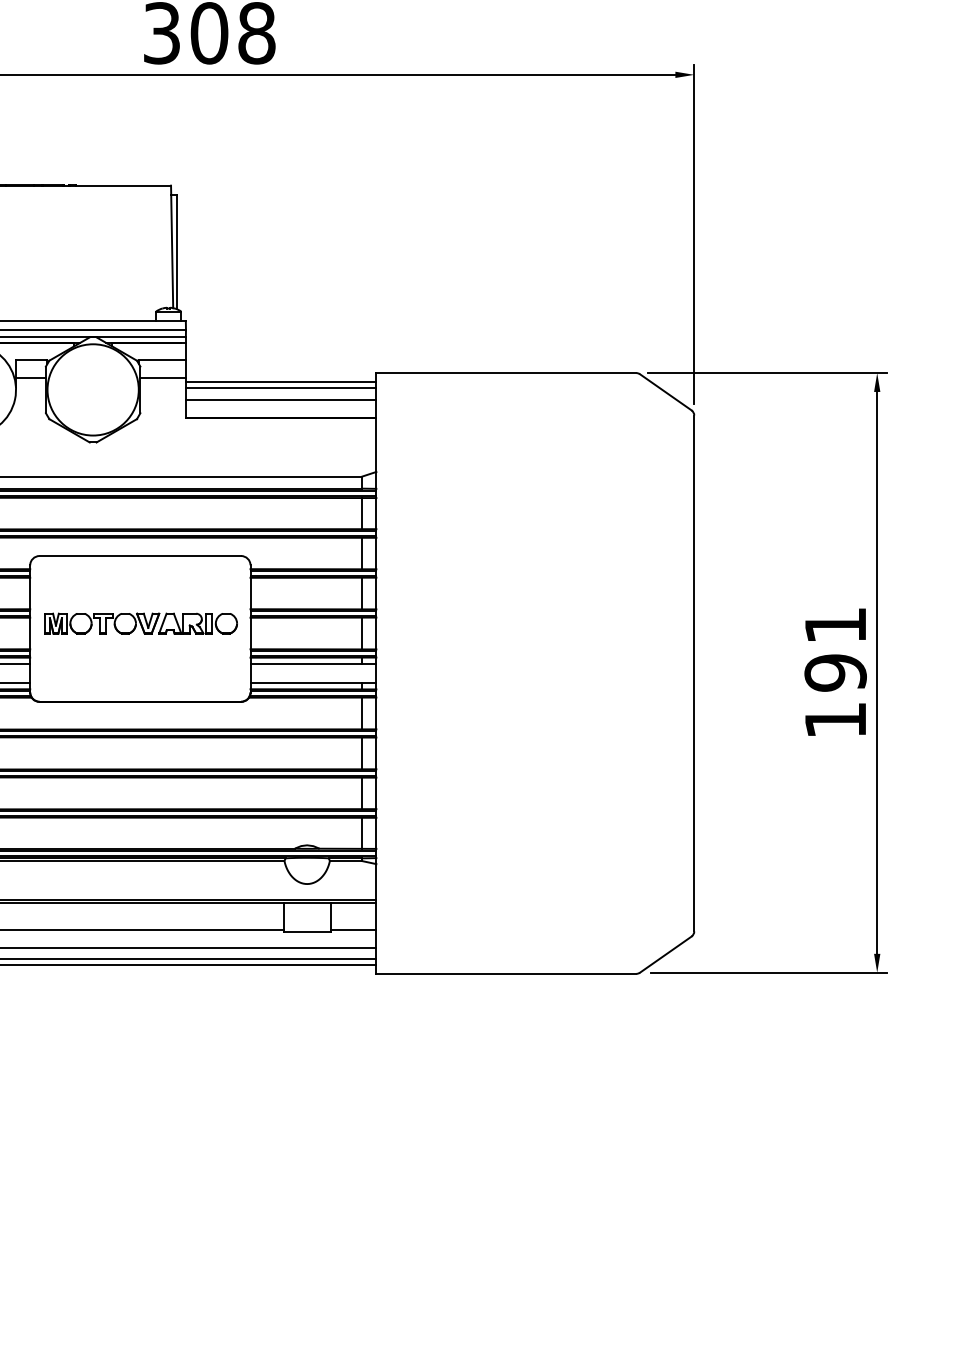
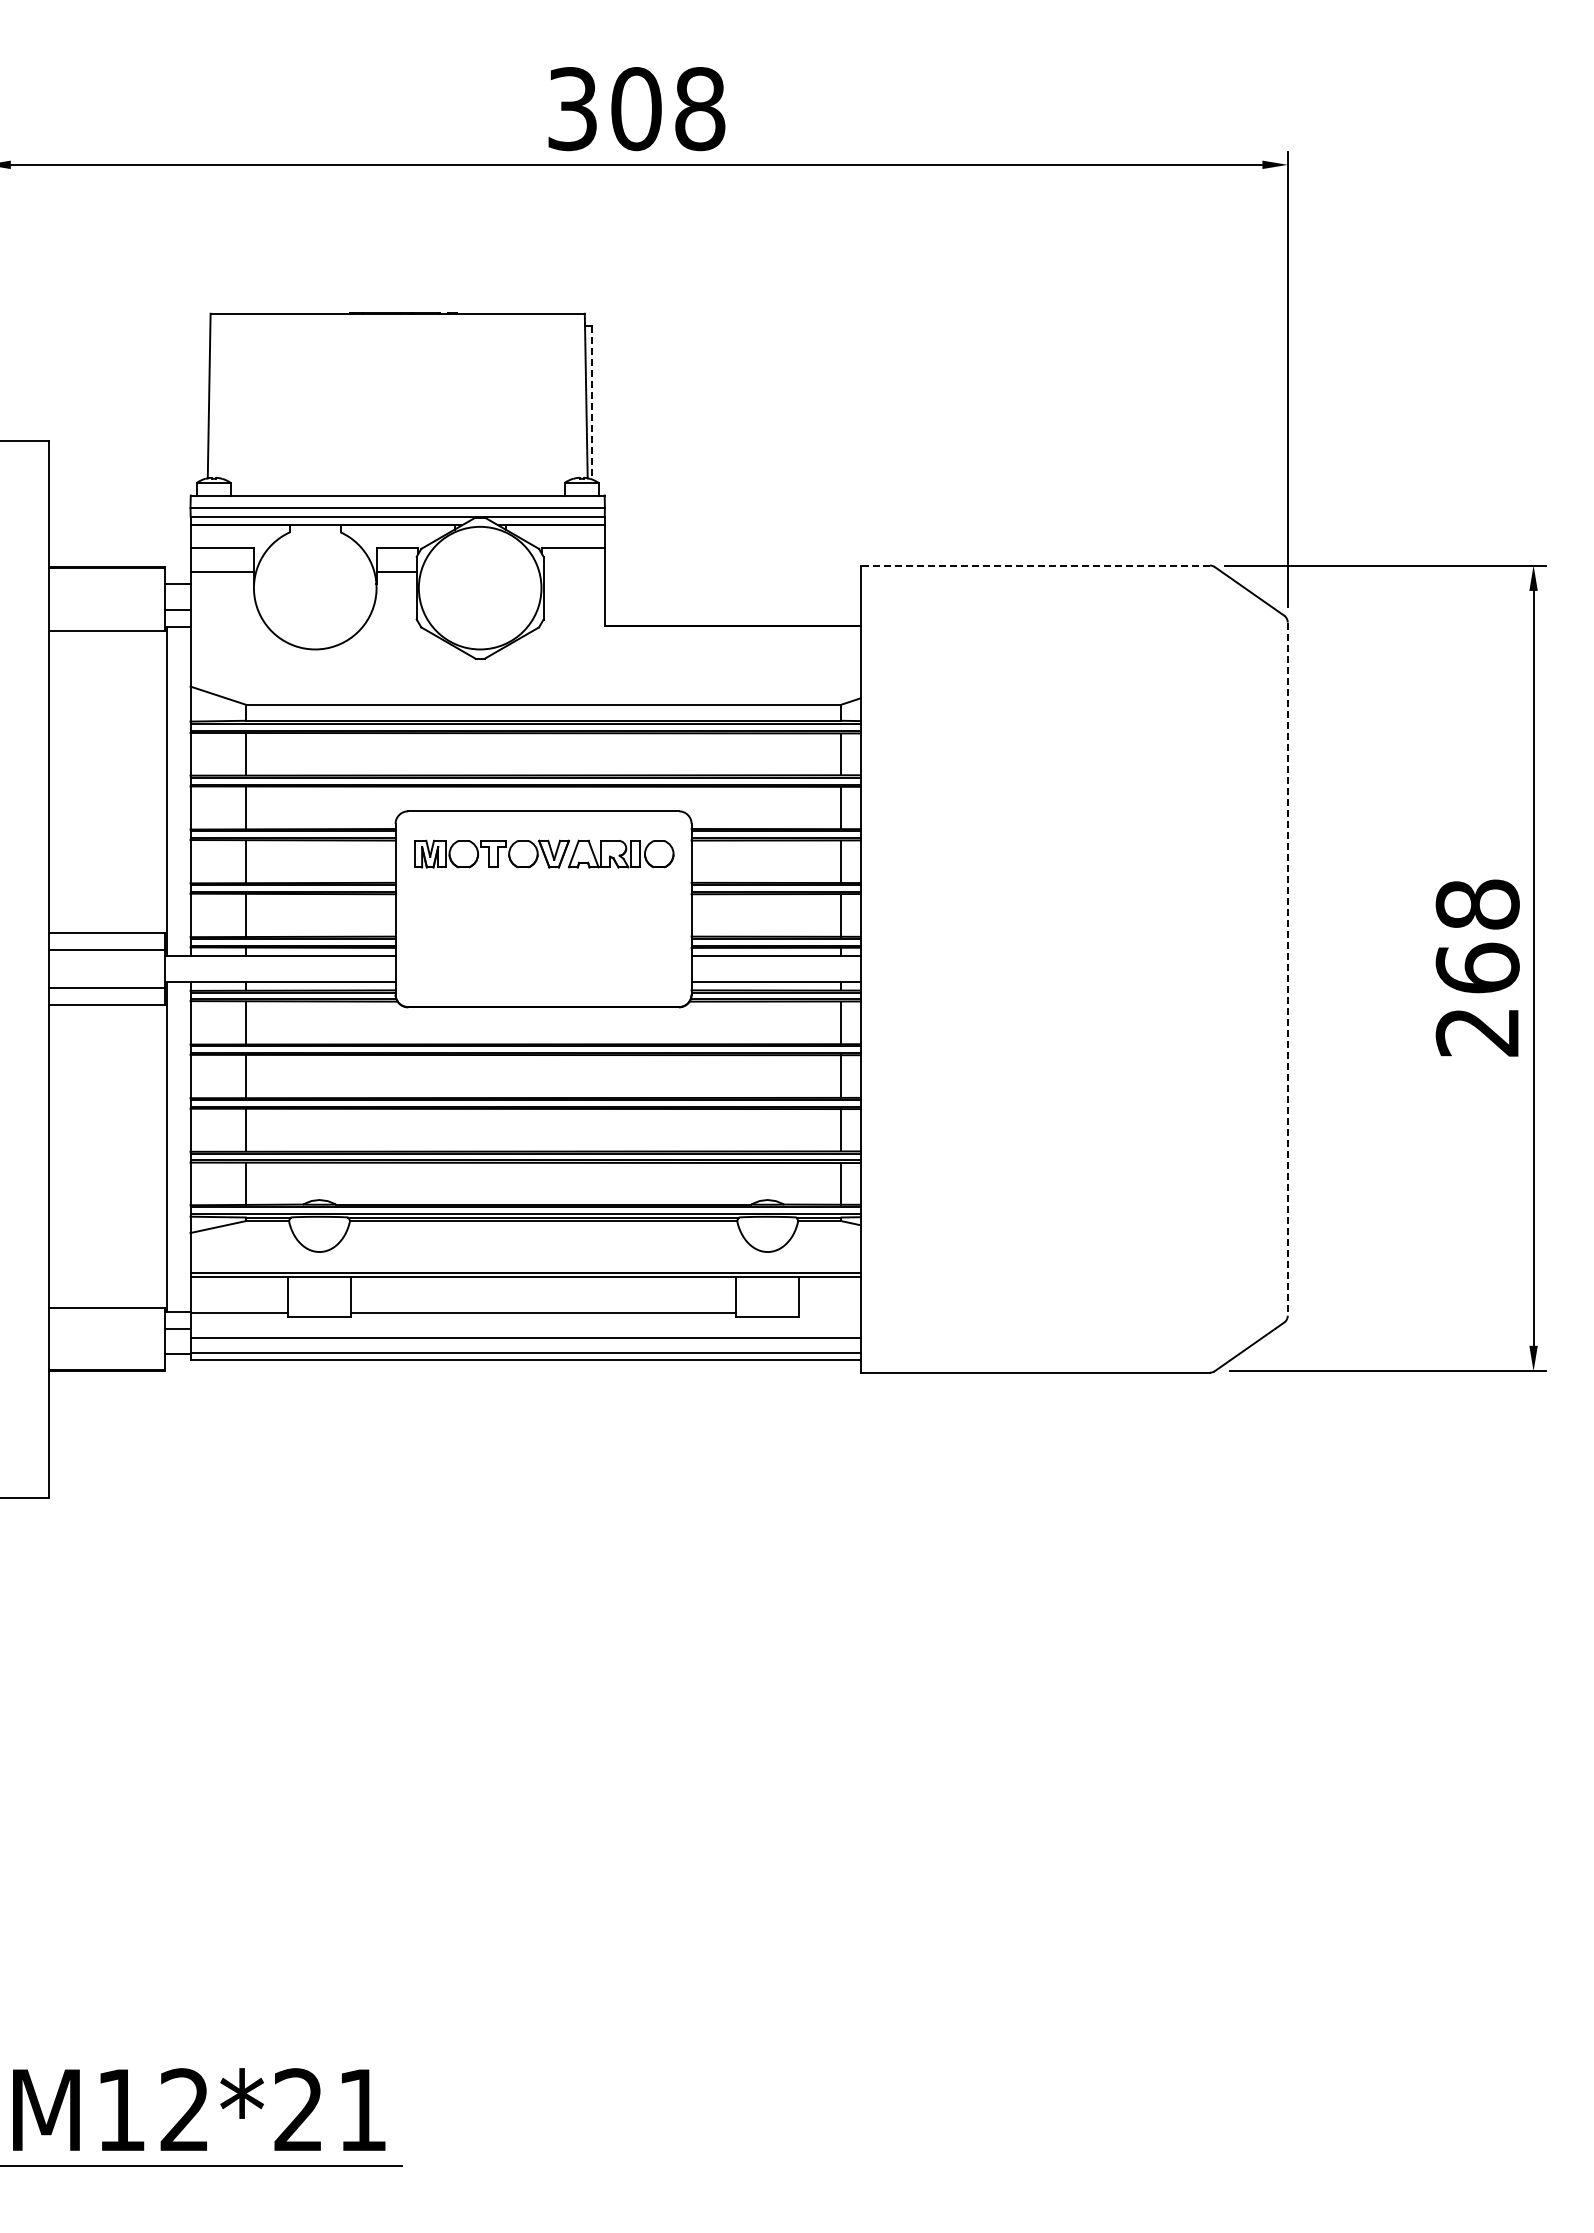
line: (176, 251) -> (592, 402), solid -> dashed
line: (506, 373) -> (1035, 565), solid -> dashed
line: (162, 378) -> (573, 572), removed
line: (280, 382) -> (732, 578), removed
line: (280, 387) -> (732, 585), removed
line: (280, 399) -> (732, 601), removed
part: (141, 623) -> (544, 853), moved
text: (835, 672) -> (1477, 967), 191 -> 268
line: (694, 673) -> (1287, 969), solid -> dashed
line: (353, 929) -> (829, 1313), removed

